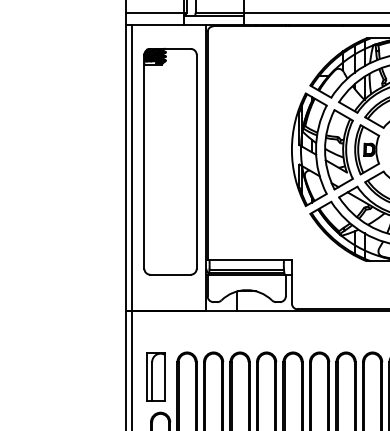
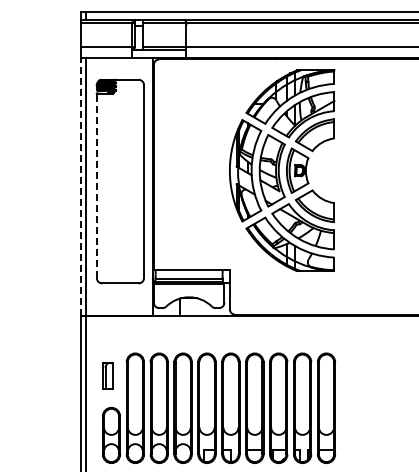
line: (143, 161) -> (96, 181), solid -> dashed
line: (126, 168) -> (80, 187), solid -> dashed
part: (156, 376) -> (107, 375), size x0.6

